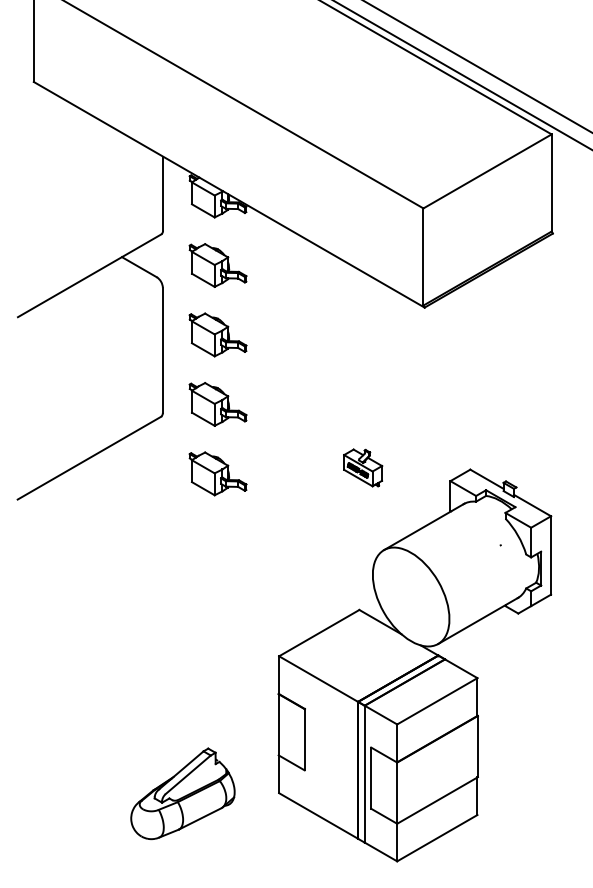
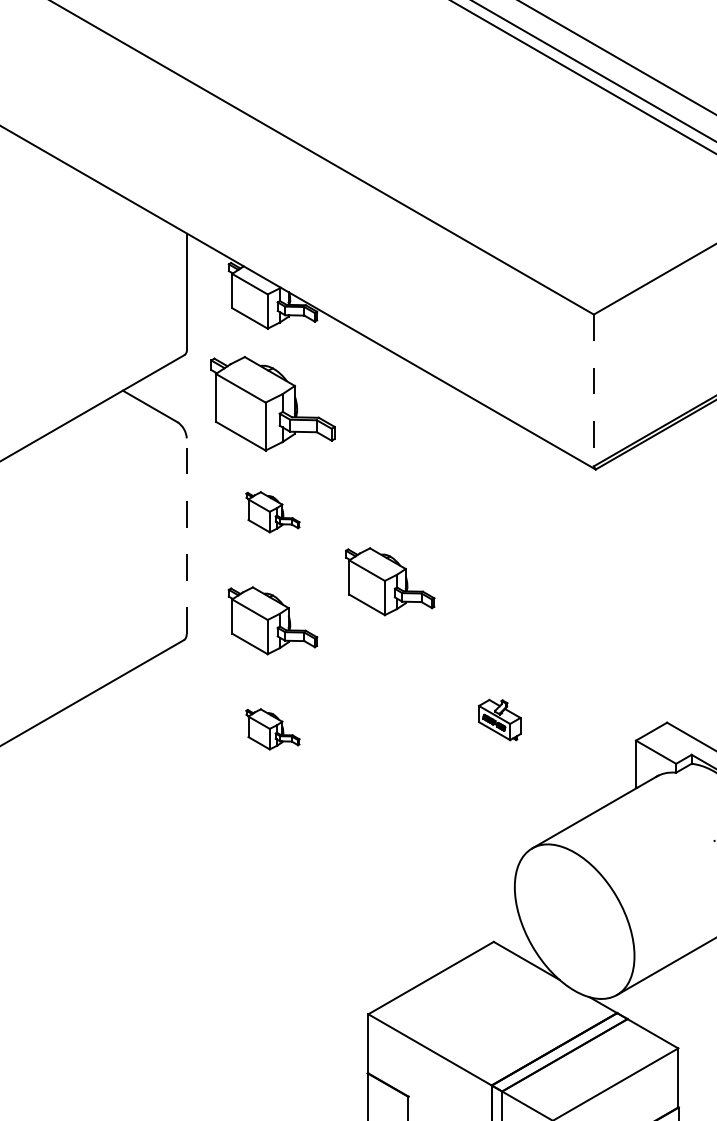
line: (423, 257) -> (593, 391), solid -> dashed
part: (217, 265) -> (272, 403), size x1.4
part: (217, 334) -> (272, 511), size x0.6
line: (162, 350) -> (186, 536), solid -> dashed
part: (292, 379) -> (389, 581), added
part: (363, 467) -> (500, 719), size x0.7
part: (217, 473) -> (272, 728), size x0.6

